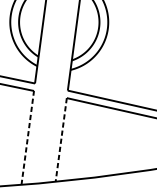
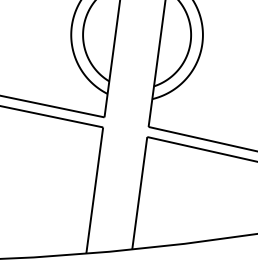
line: (27, 137) -> (94, 190), dashed -> solid
line: (61, 140) -> (139, 193), dashed -> solid

